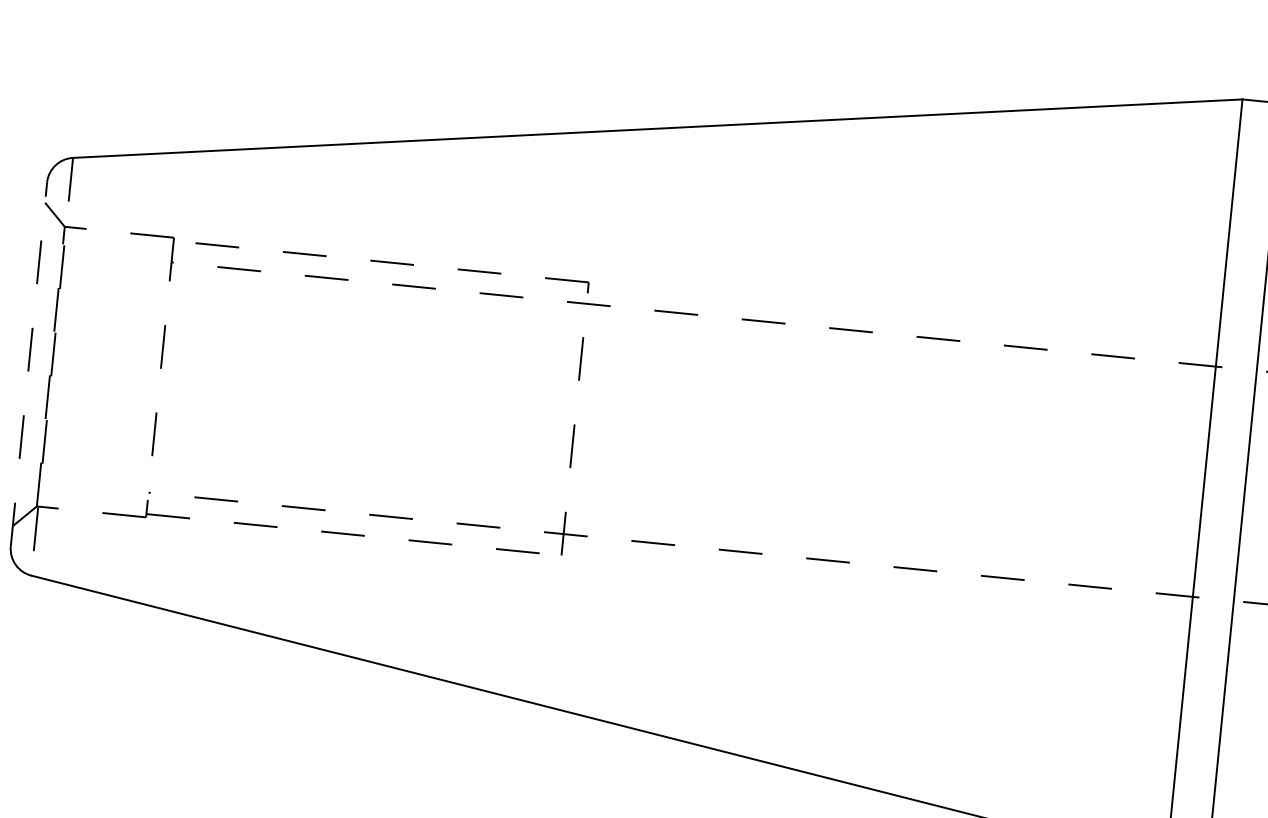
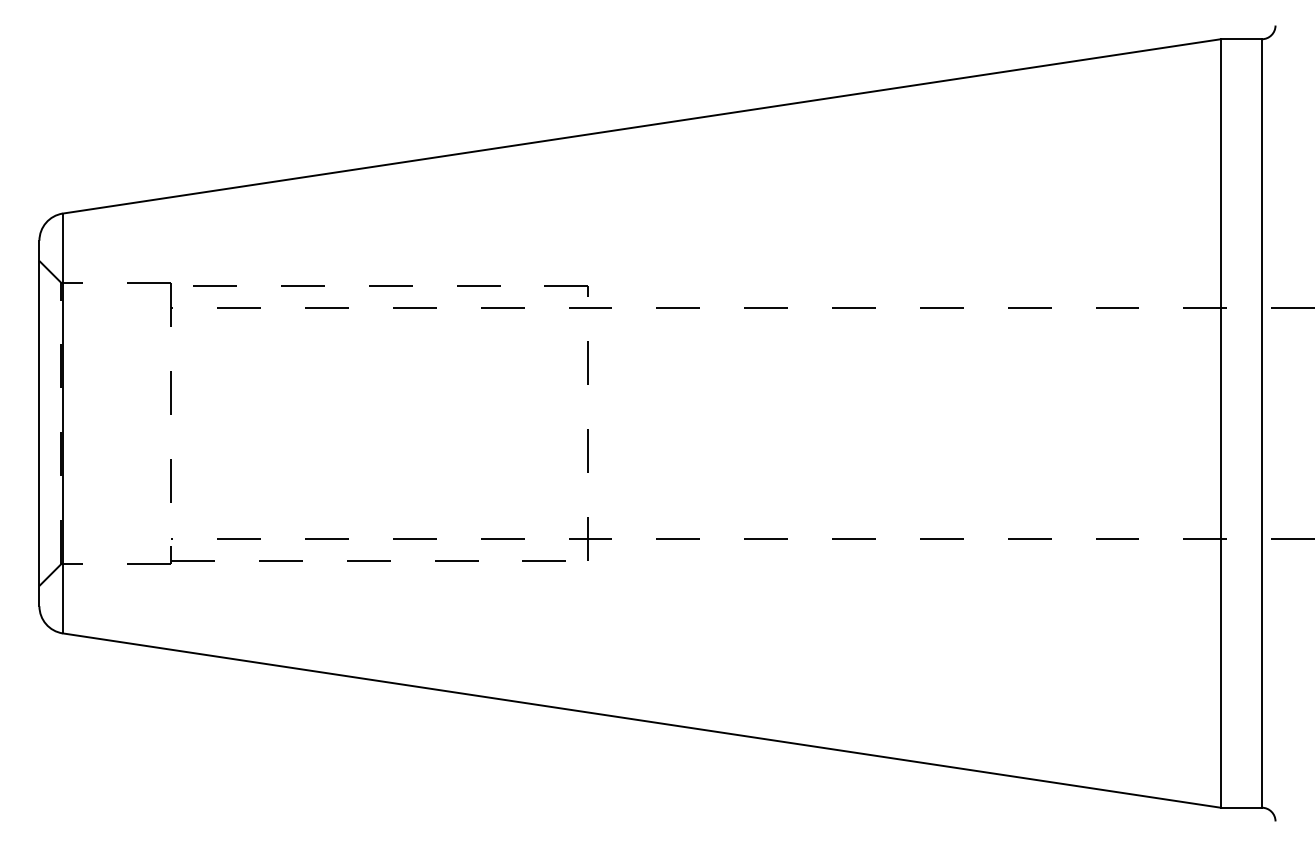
line: (29, 364) -> (39, 423), dashed -> solid
line: (51, 366) -> (62, 423), dashed -> solid

